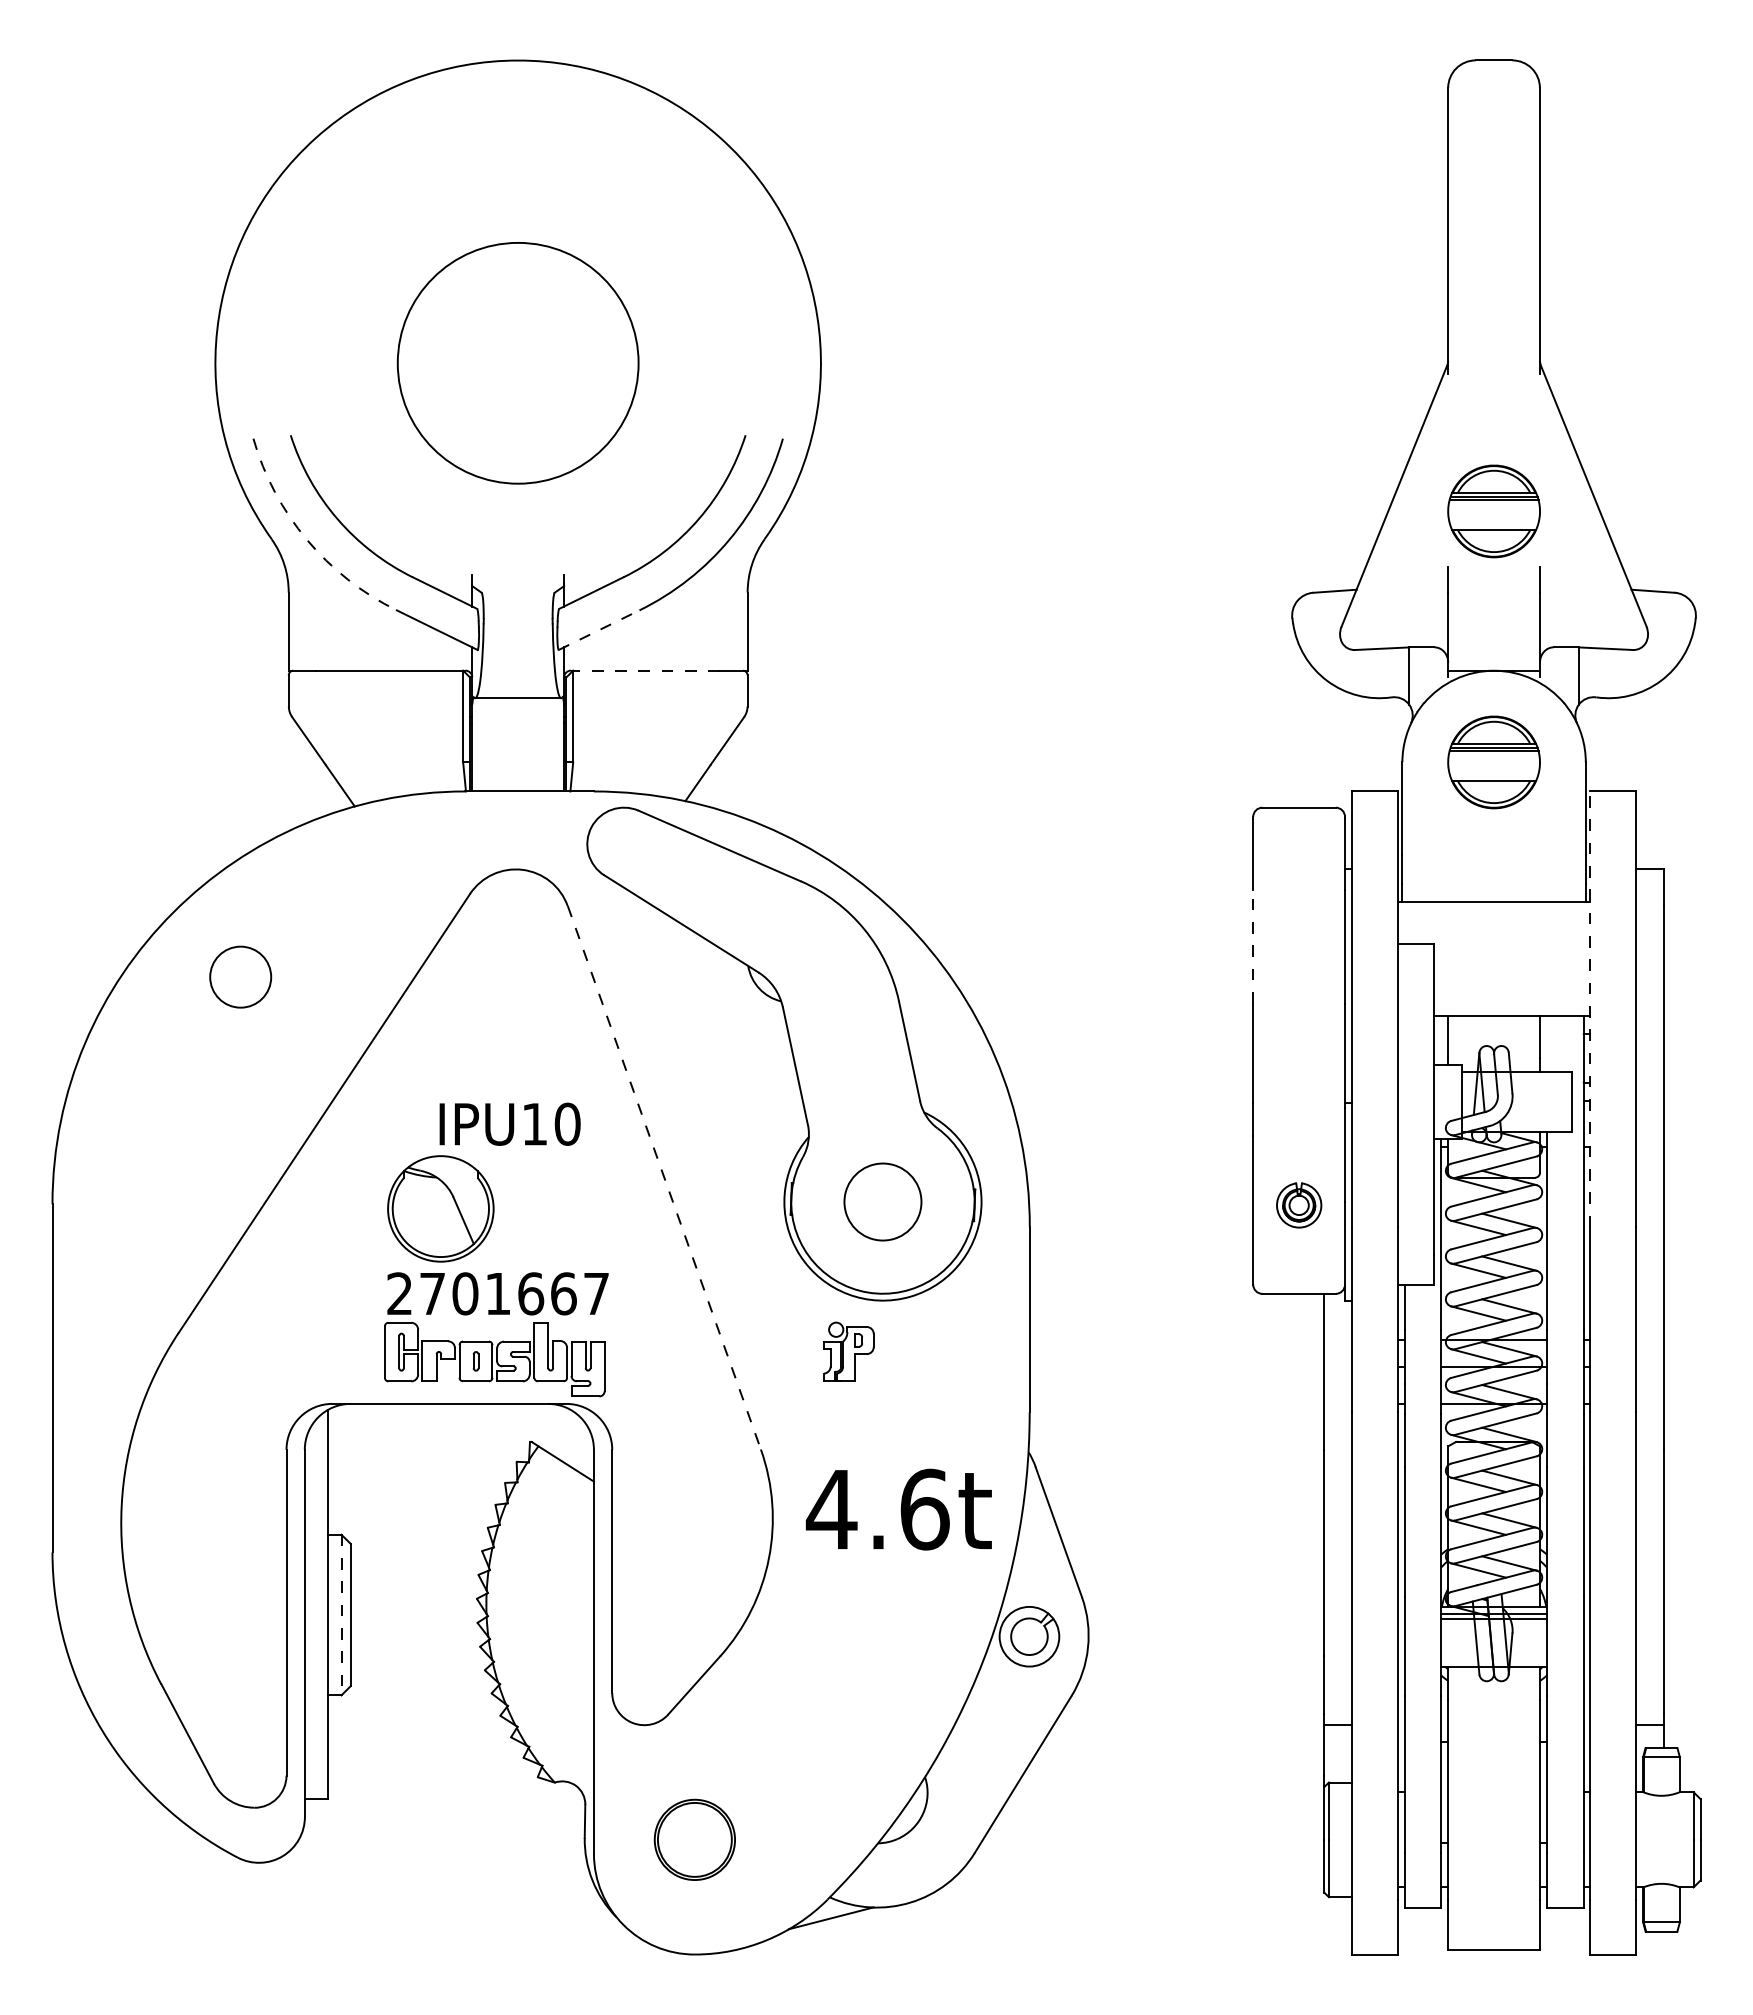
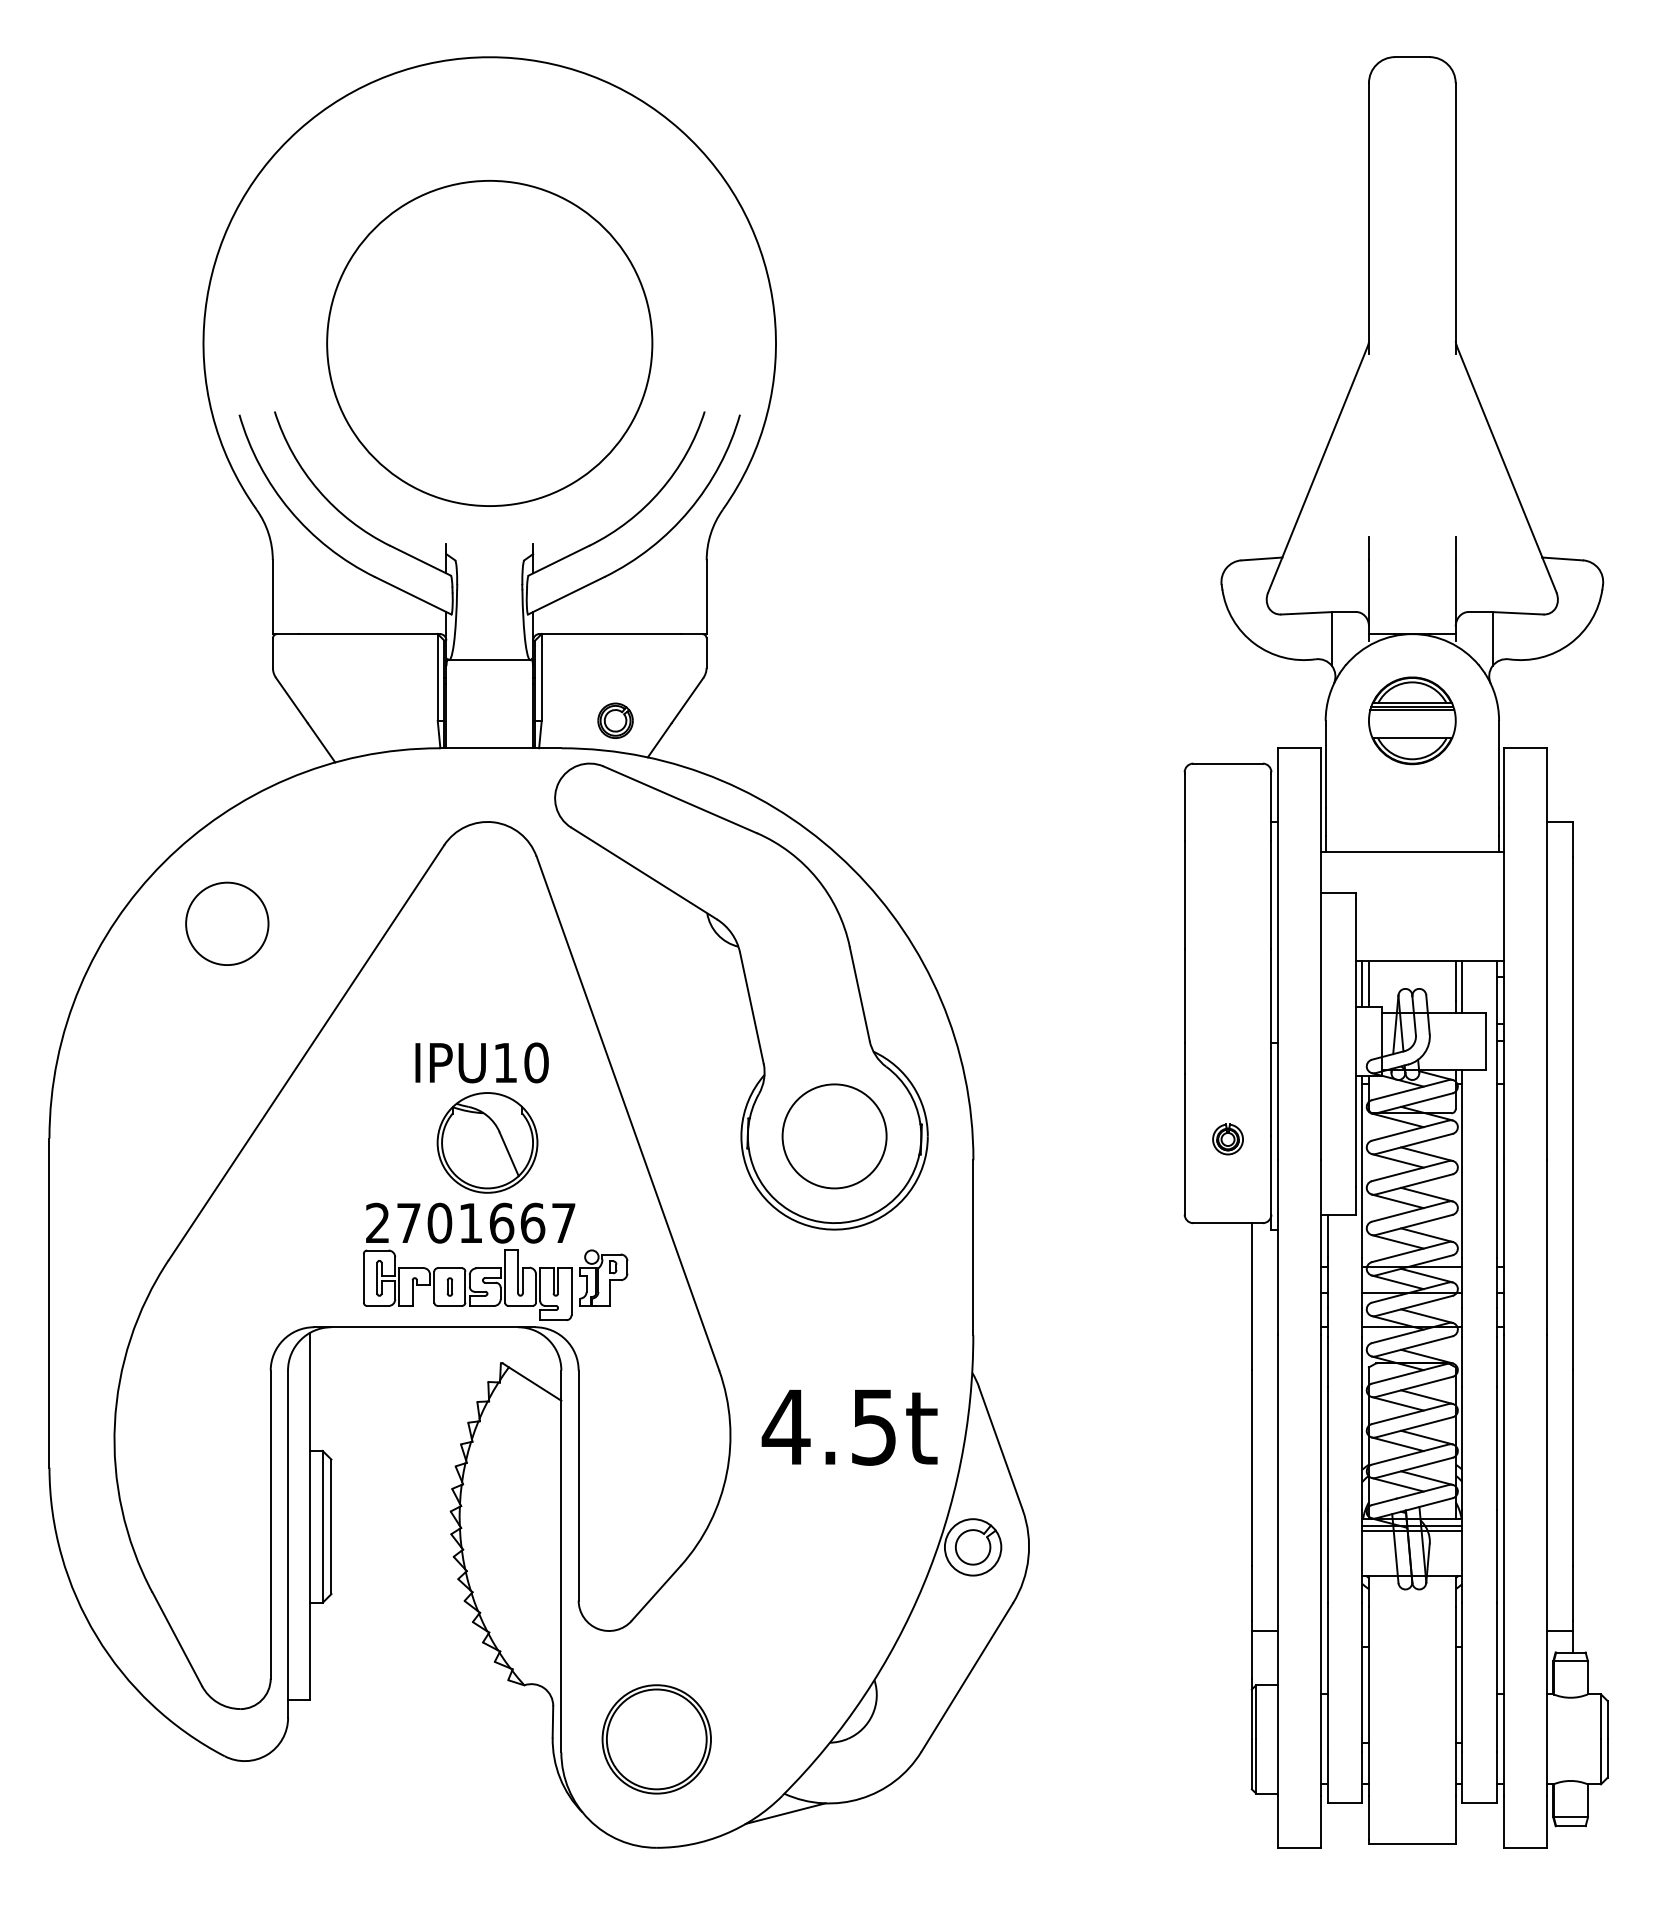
circle: (518, 363) -> (490, 343), size x1.43
part: (1493, 511) -> (1411, 483), removed
arc: (306, 539) -> (289, 510), dashed -> solid
line: (599, 630) -> (566, 596), dashed -> solid
line: (645, 670) -> (610, 633), dashed -> solid
part: (651, 762) -> (615, 720), added
line: (1253, 946) -> (1184, 894), dashed -> solid
circle: (240, 976) -> (227, 923), size x1.43
line: (1590, 1009) -> (1503, 954), dashed -> solid
line: (1441, 1040) -> (1362, 983), added
line: (1546, 1043) -> (1461, 986), added
line: (664, 1178) -> (628, 1114), dashed -> solid
circle: (882, 1202) -> (834, 1136), size x1.43
part: (1298, 1204) -> (1227, 1138), size x0.71
part: (440, 1208) -> (487, 1142), moved
part: (848, 1351) -> (603, 1277), moved
text: (924, 1509) -> (873, 1427), 4.6t -> 4.5t
line: (341, 1615) -> (322, 1527), dashed -> solid
part: (694, 1839) -> (656, 1739), size x1.43

